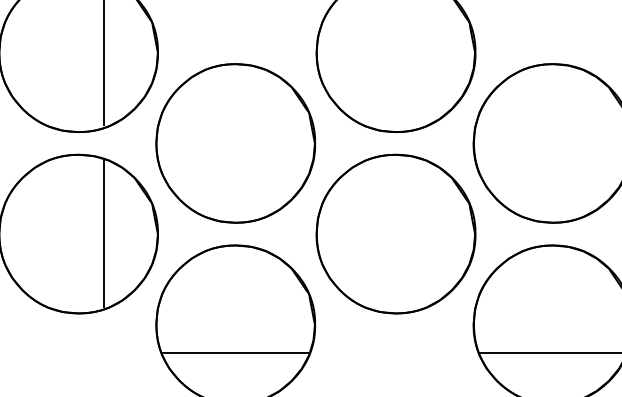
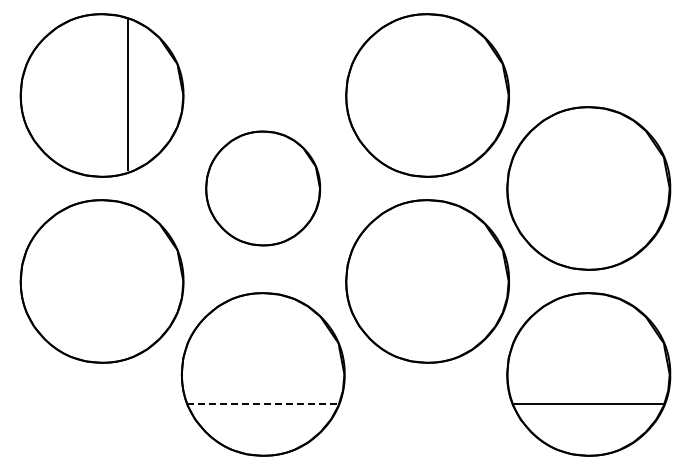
part: (235, 143) -> (262, 188), size x0.7
line: (104, 233) -> (128, 280), removed
line: (235, 353) -> (263, 403), solid -> dashed

